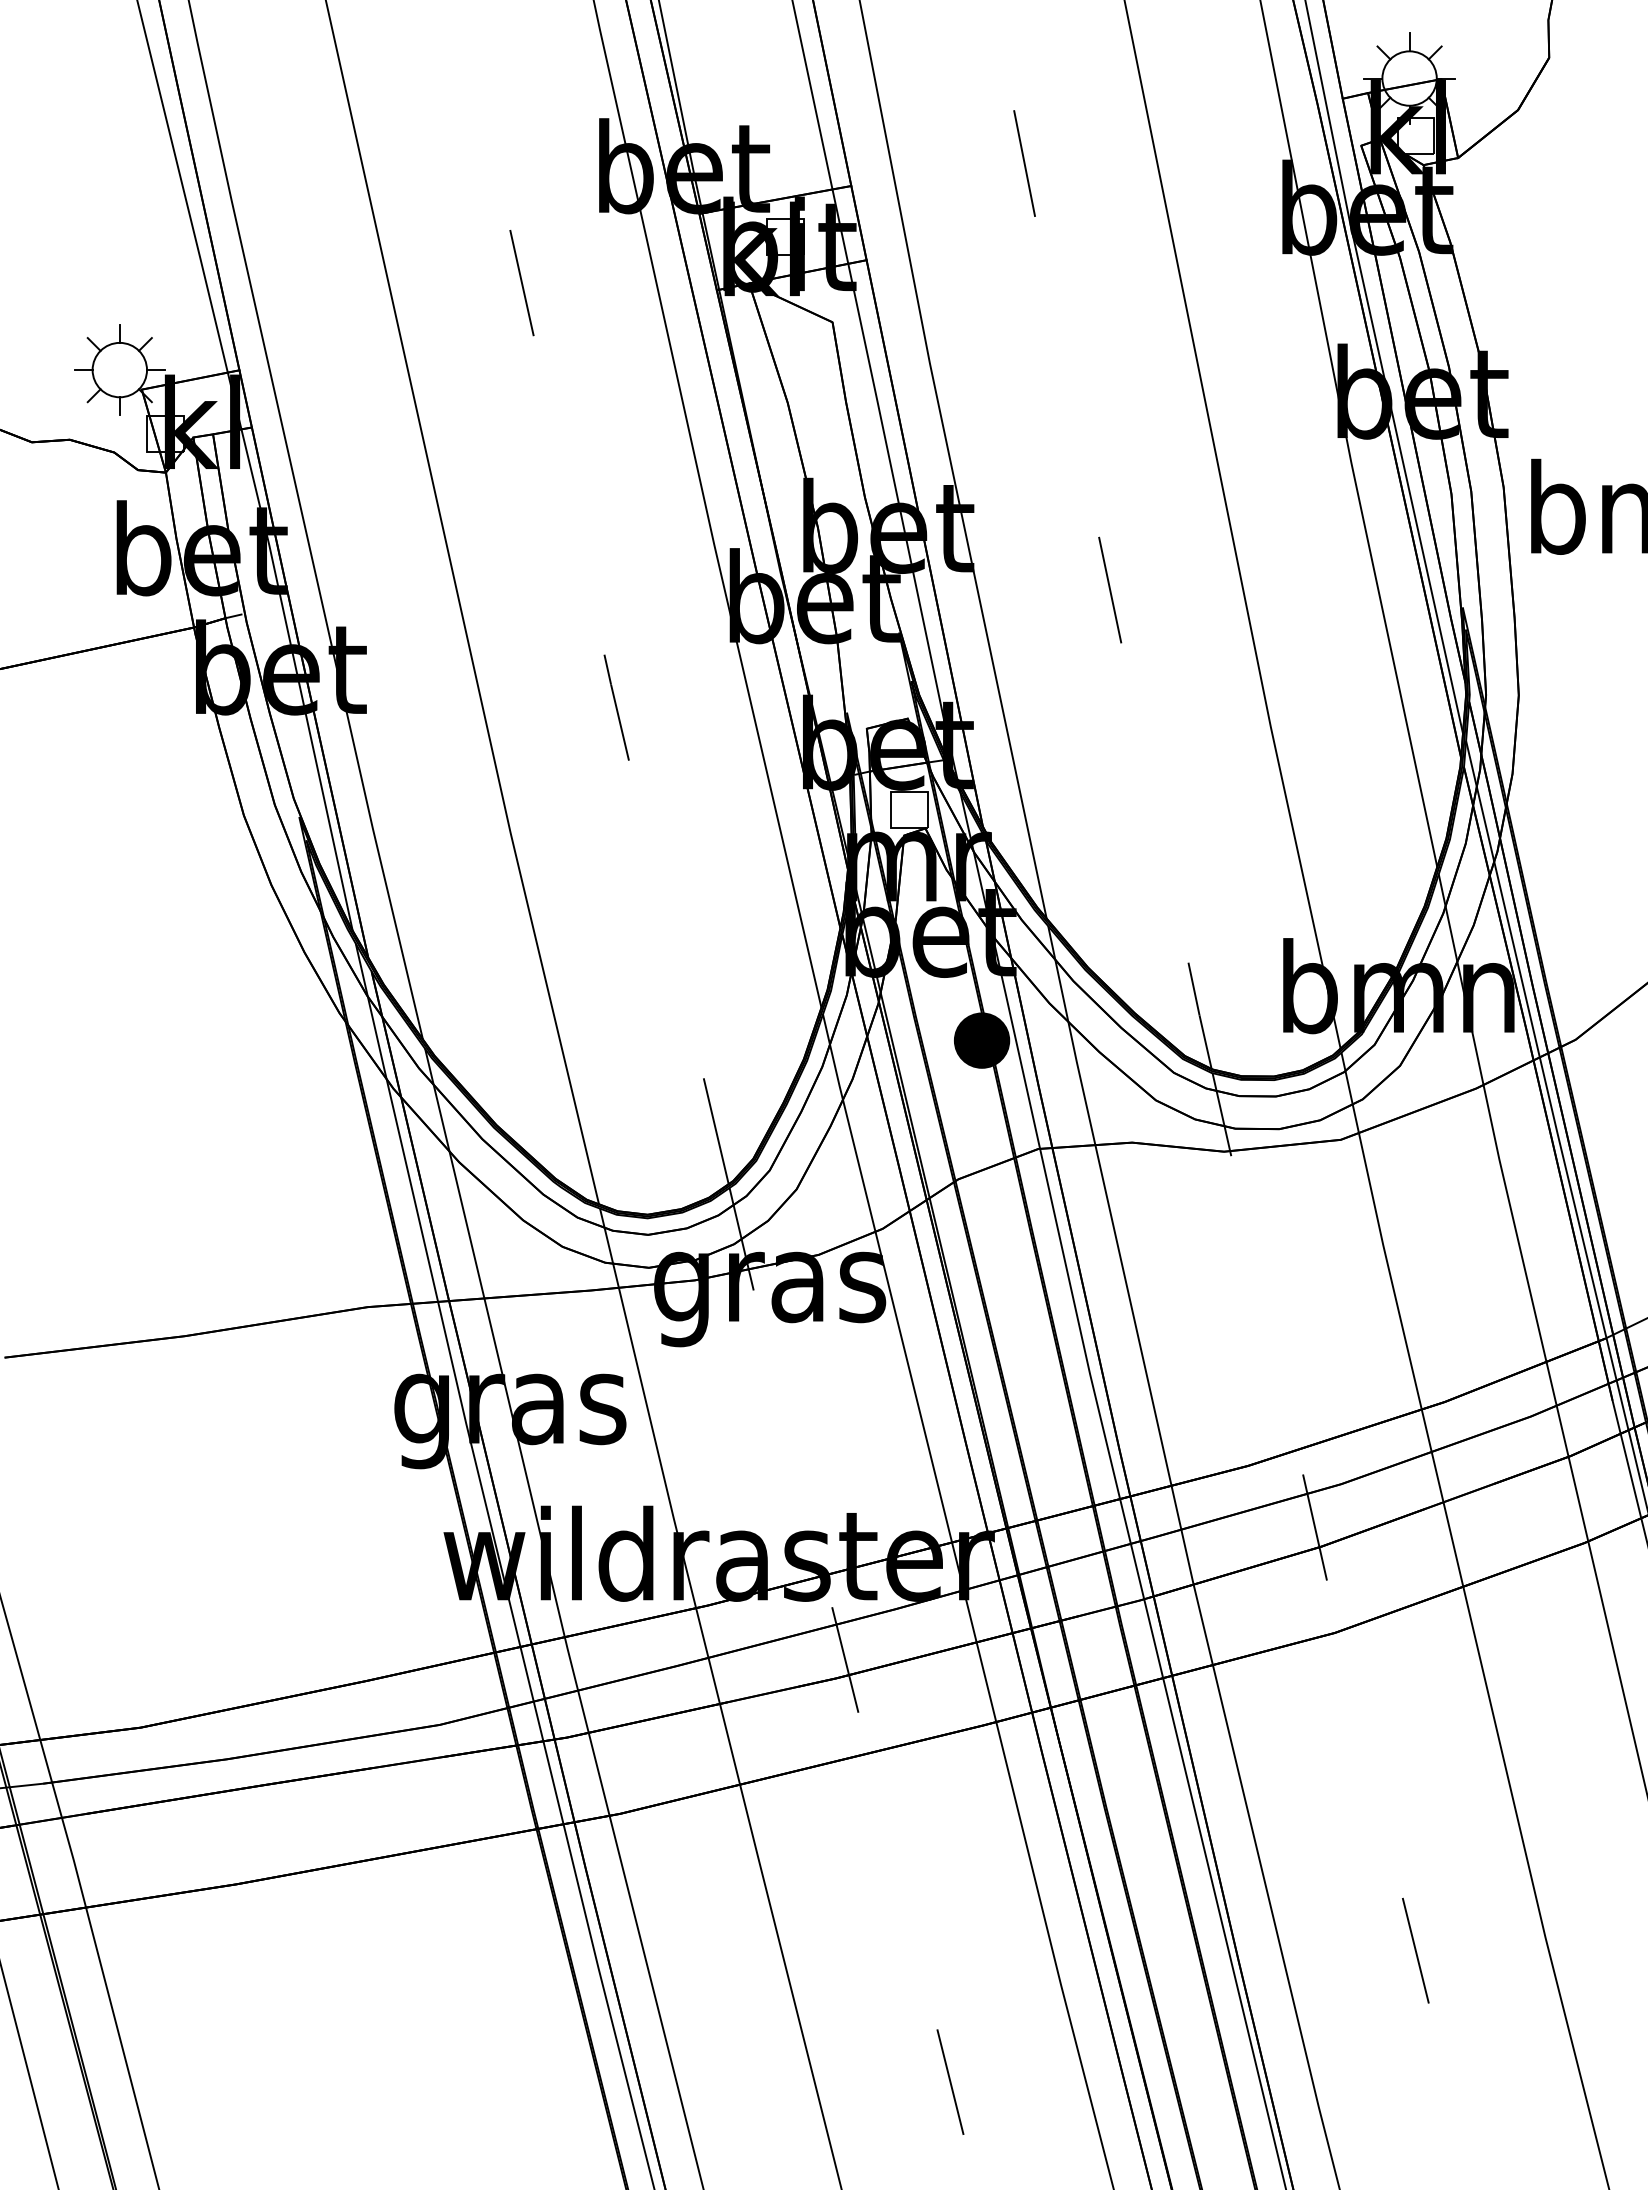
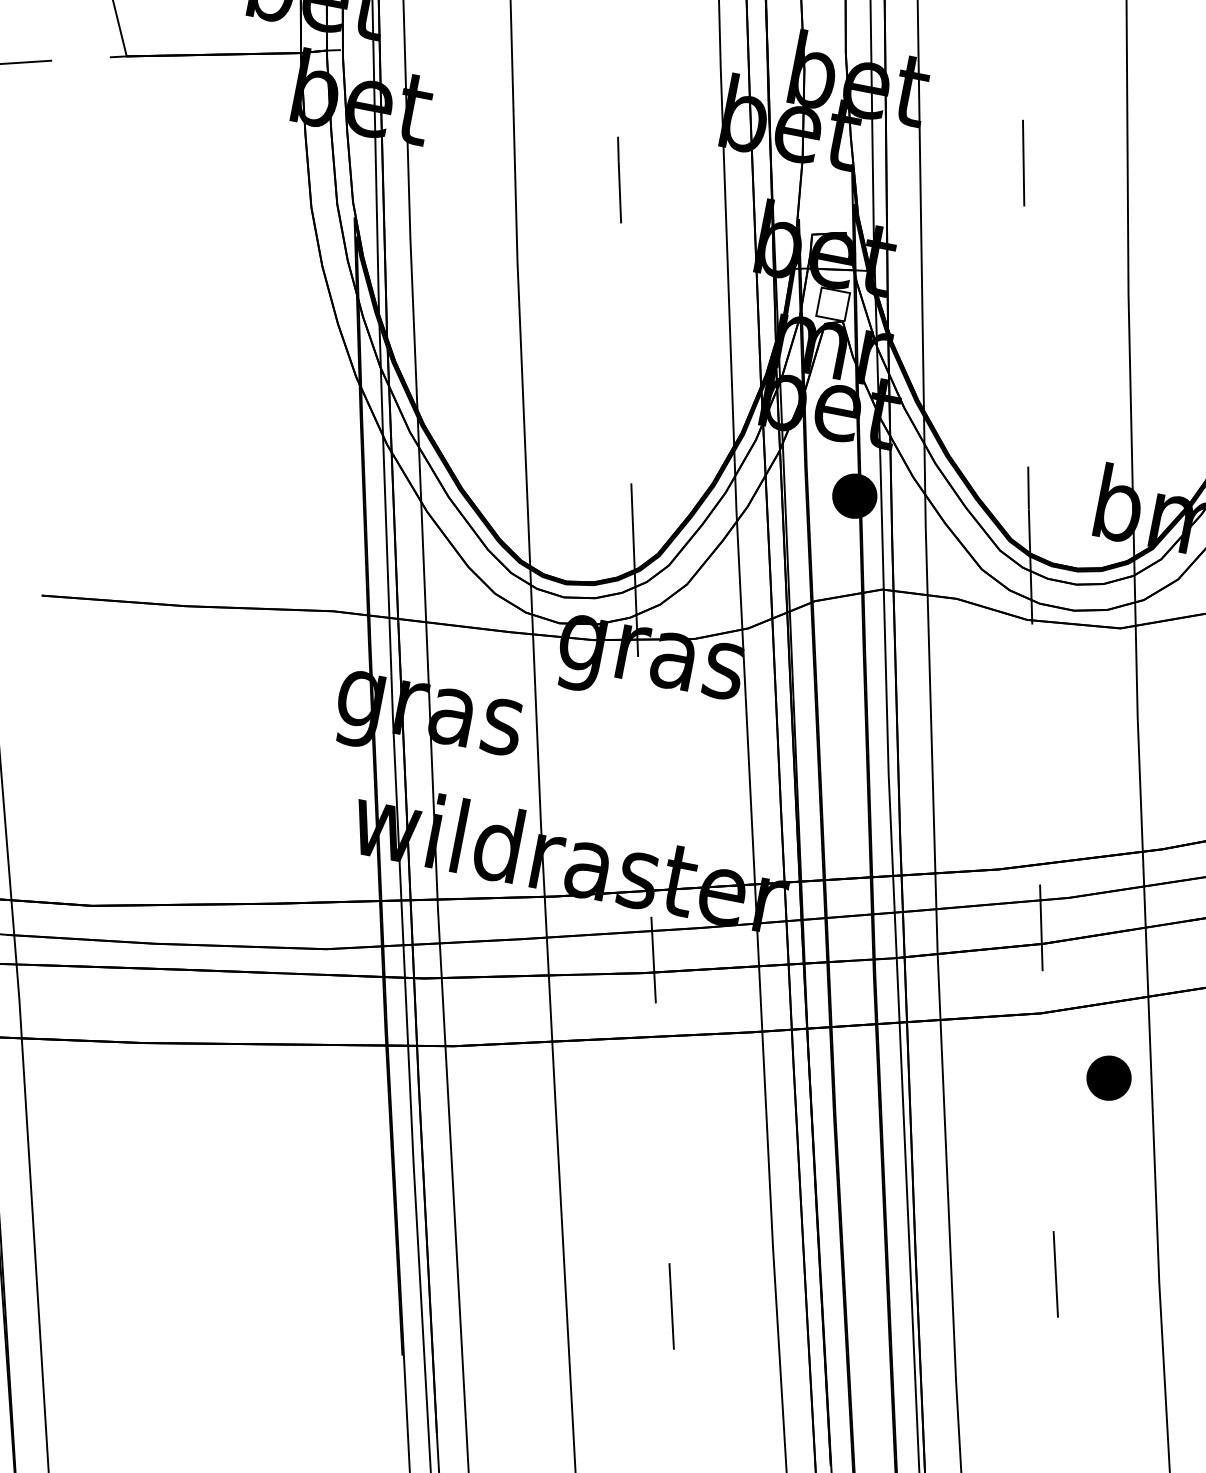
part: (1434, 1696) -> (1109, 1078), added

